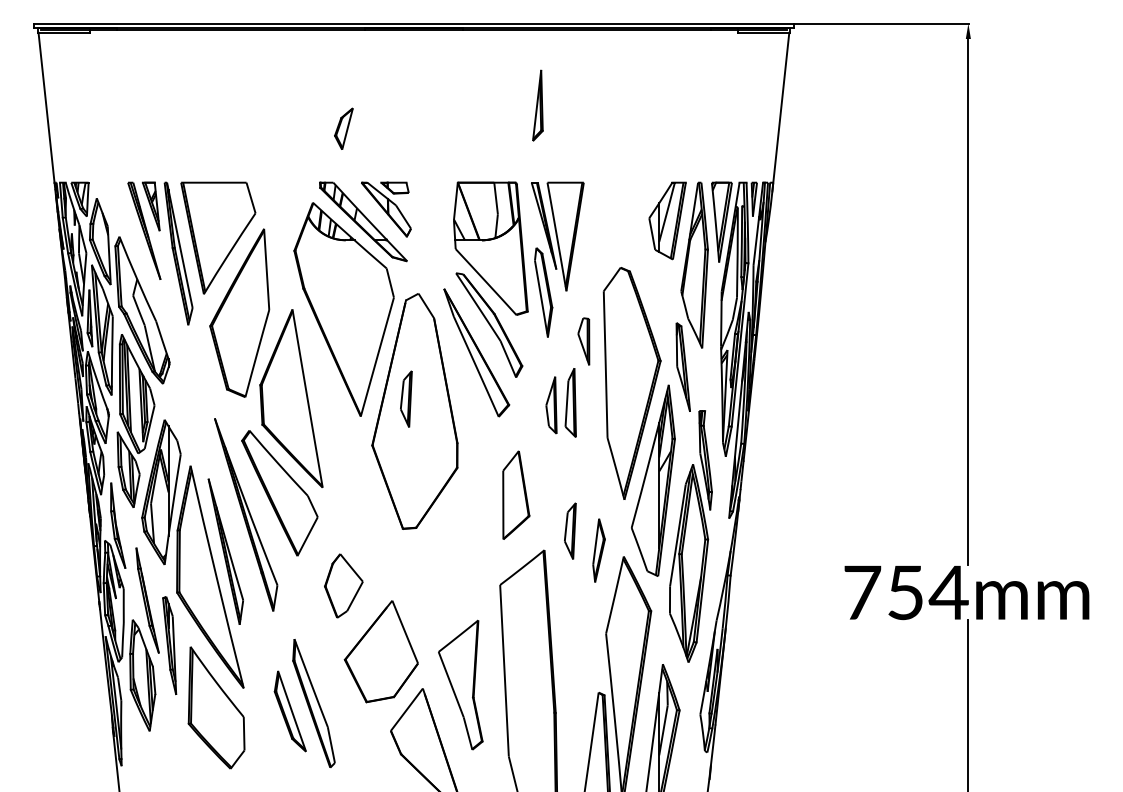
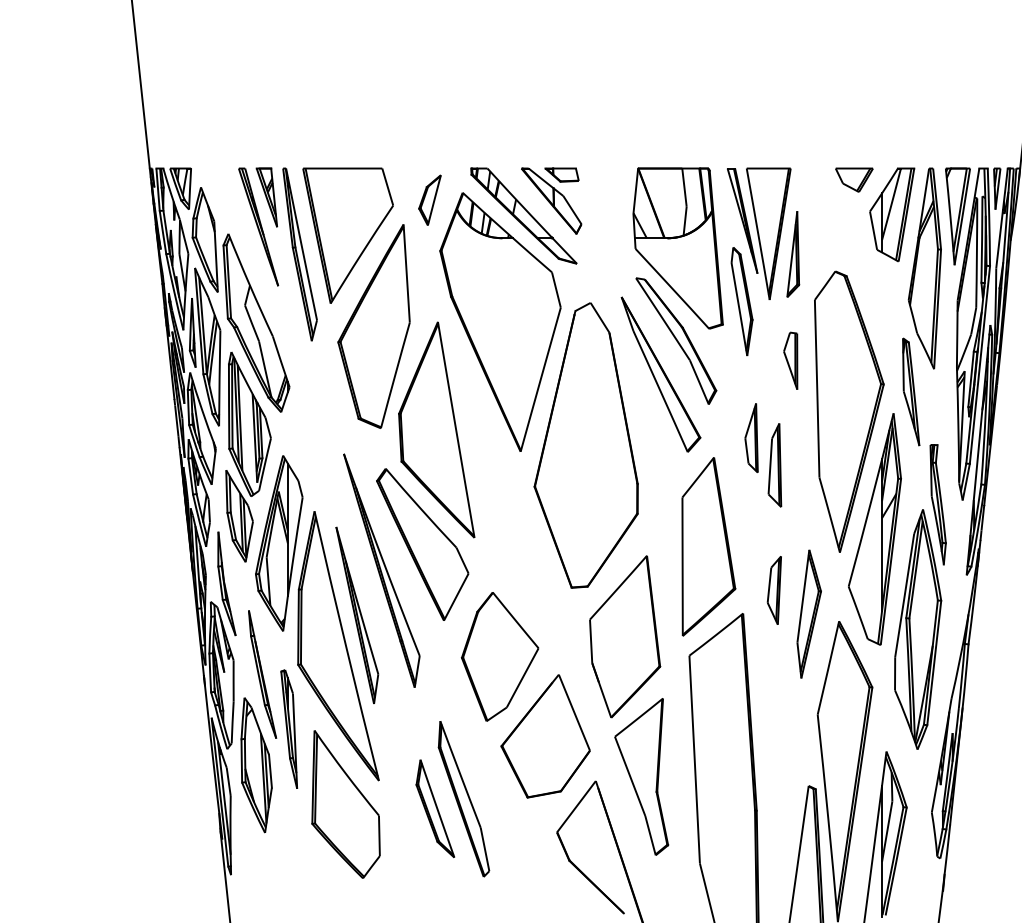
part: (537, 105) -> (792, 254), moved
part: (343, 128) -> (429, 199), moved
part: (636, 191) -> (854, 179), added
part: (406, 398) -> (576, 429), removed
part: (570, 402) -> (774, 464), moved
part: (516, 495) -> (709, 547), size x1.67
part: (598, 550) -> (808, 613), size x1.67
part: (446, 569) -> (624, 636), added
part: (343, 585) -> (499, 656), size x1.67

